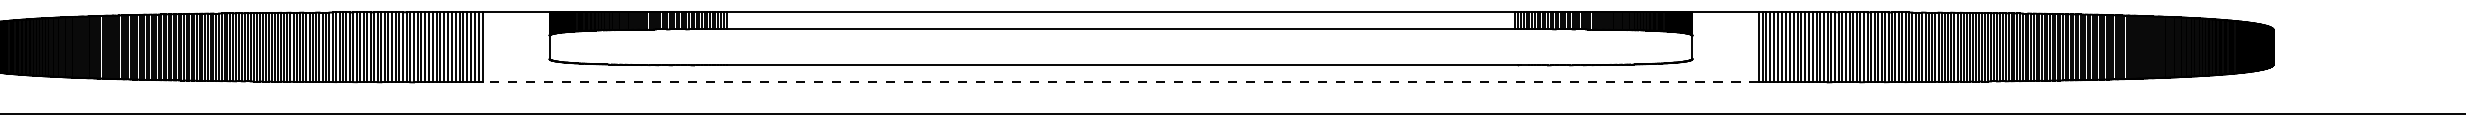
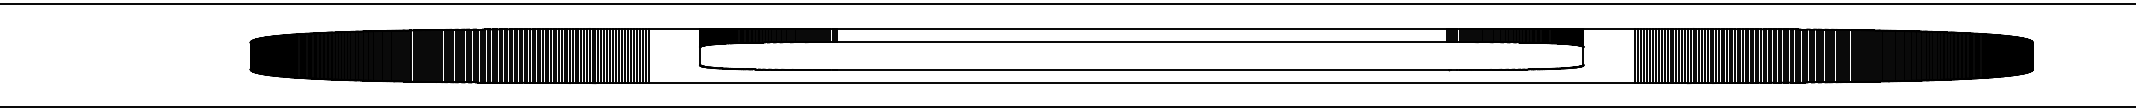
line: (1120, 82) -> (1141, 83), dashed -> solid

